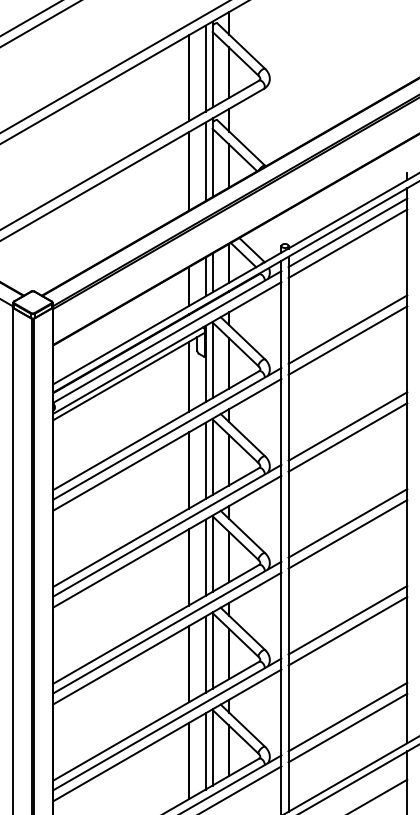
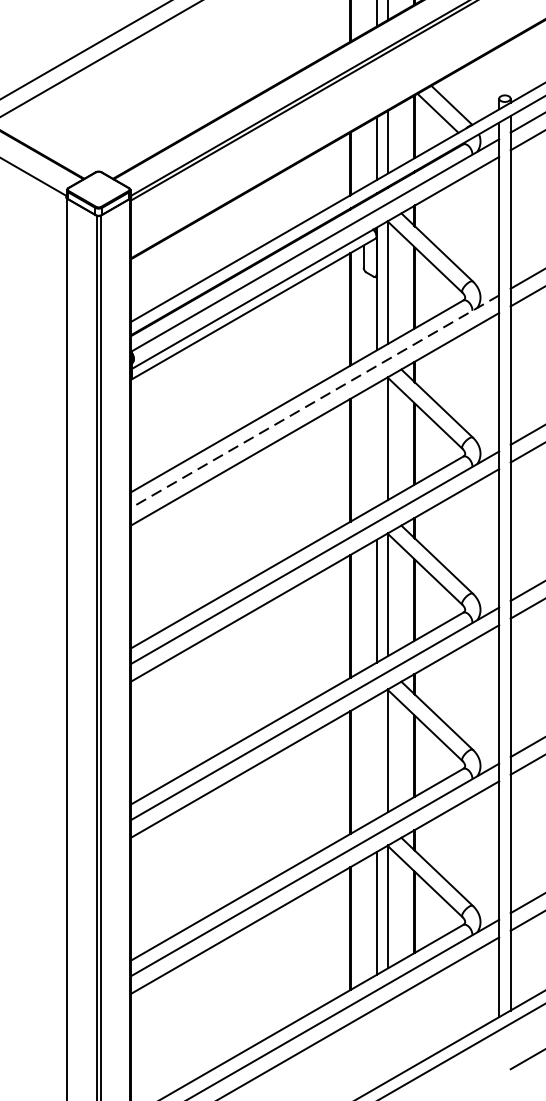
line: (167, 433) -> (315, 400), solid -> dashed
line: (205, 460) -> (376, 444), removed
line: (205, 654) -> (376, 757), removed

